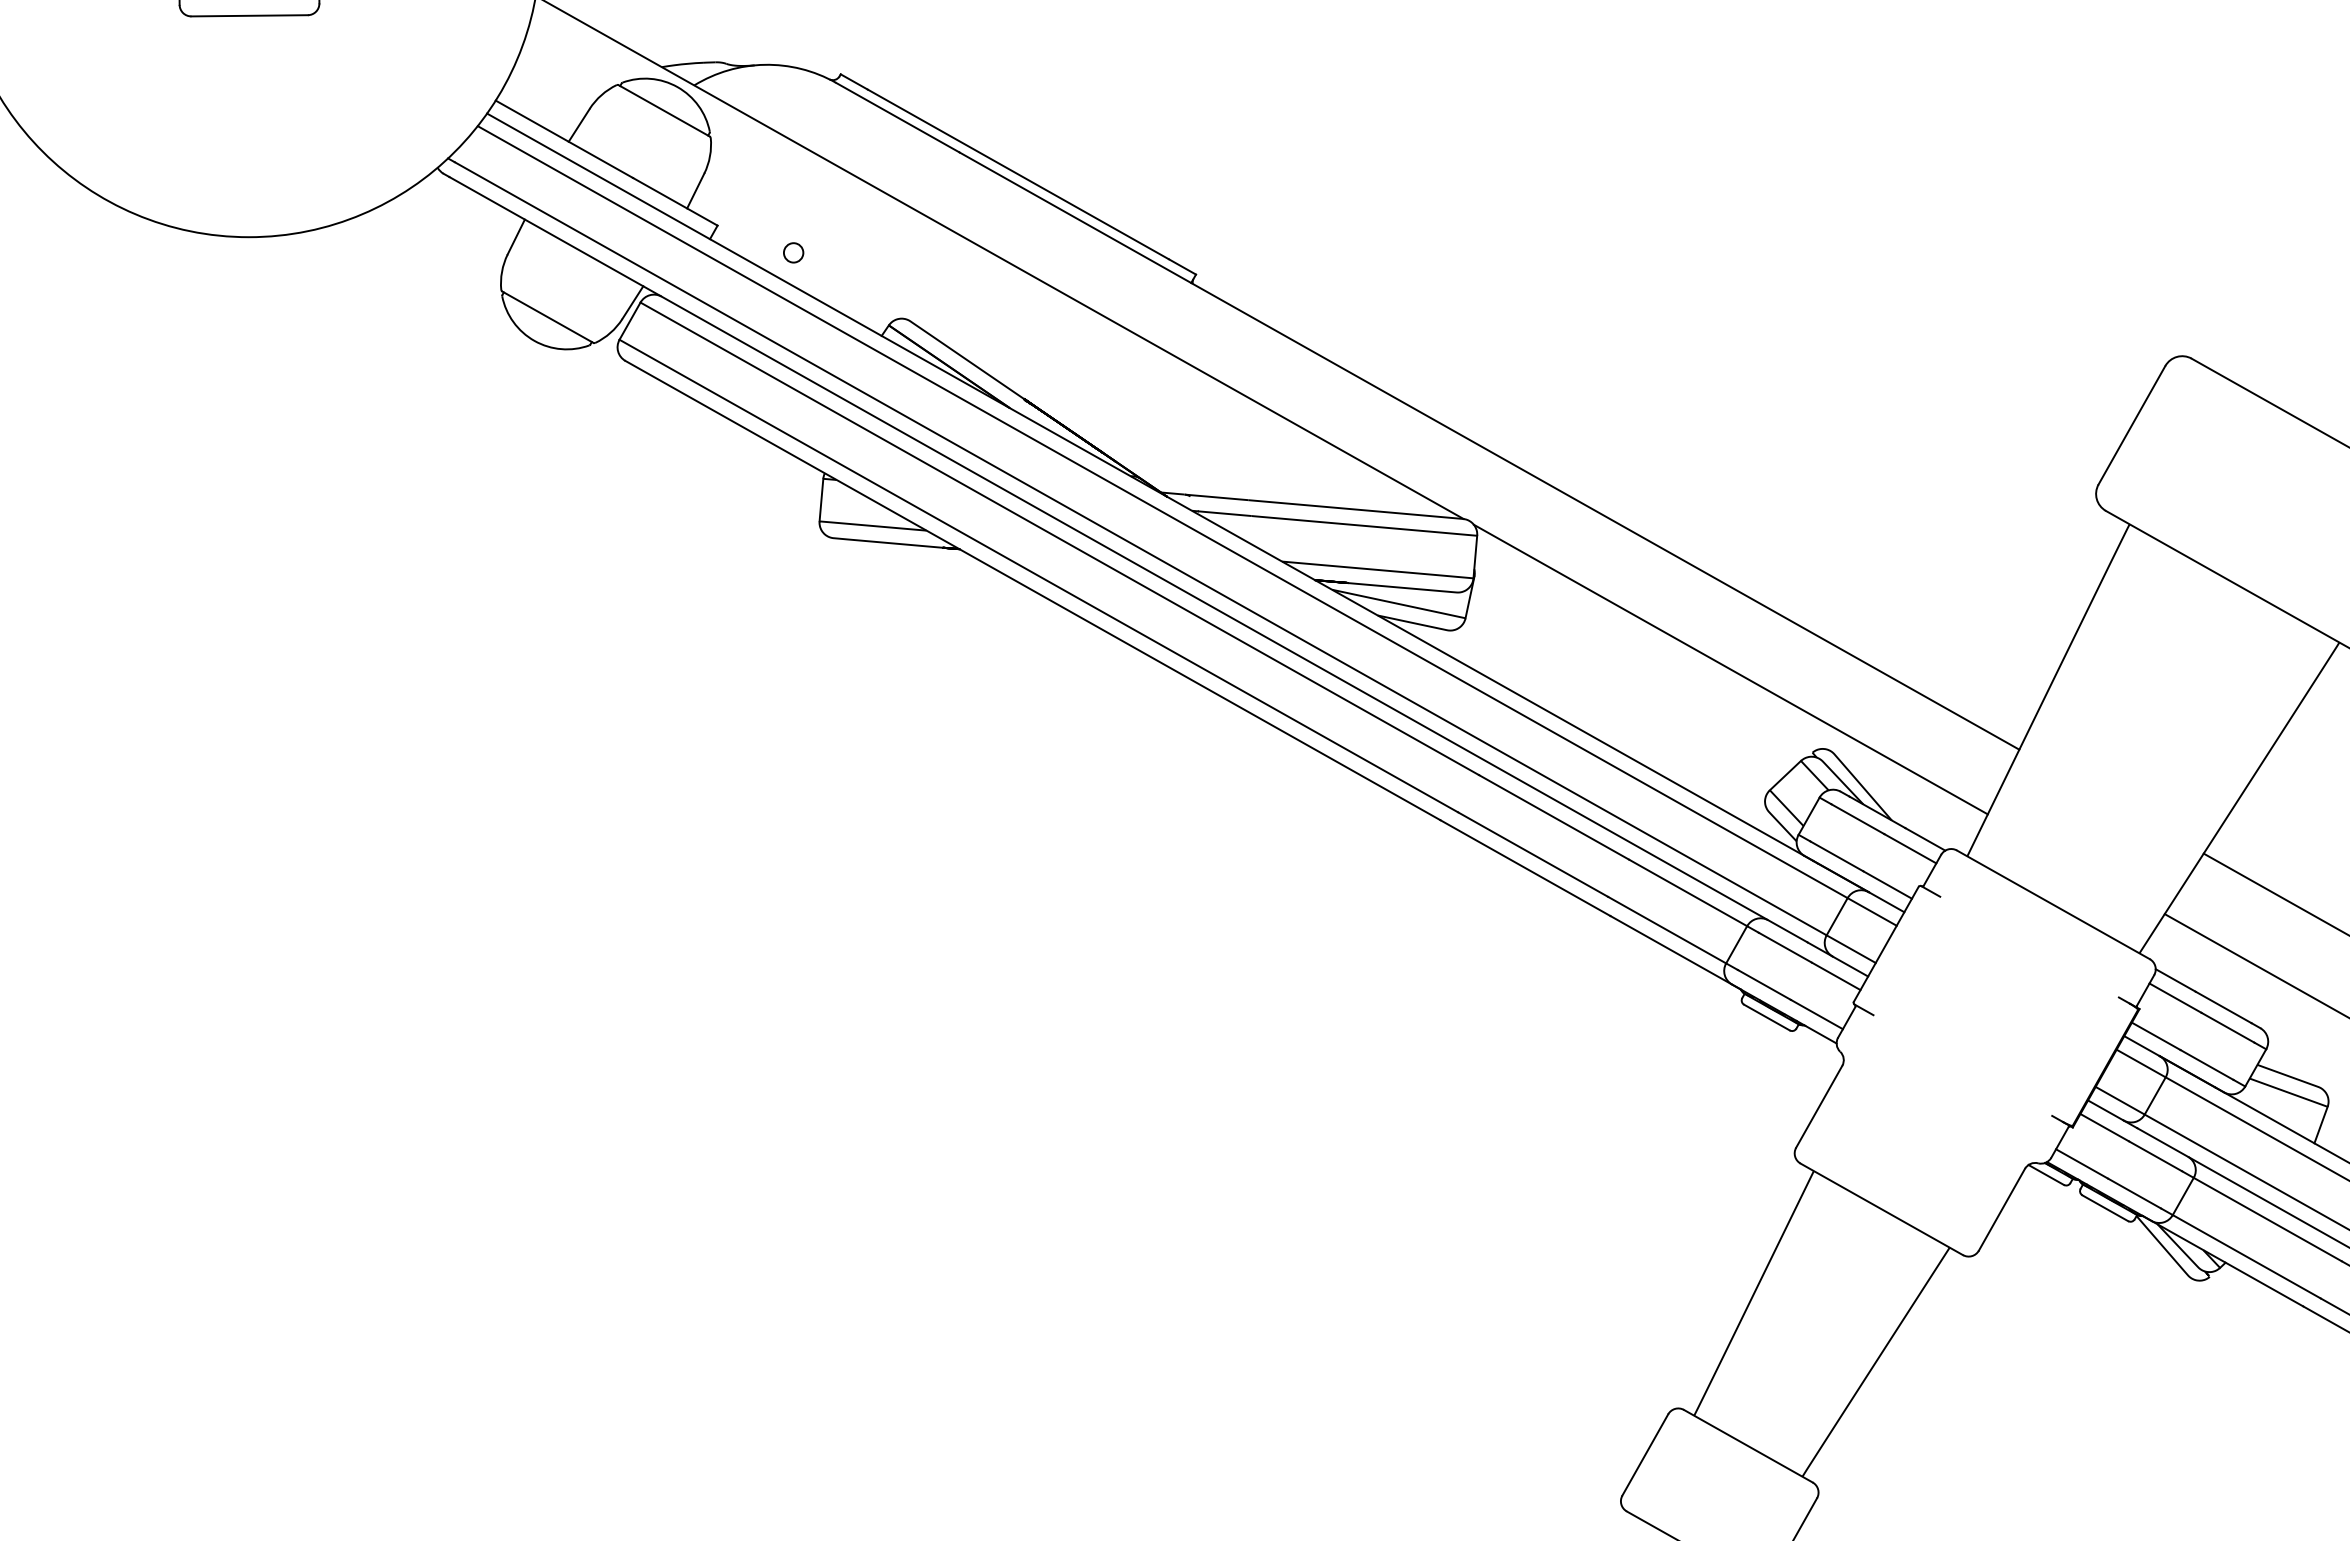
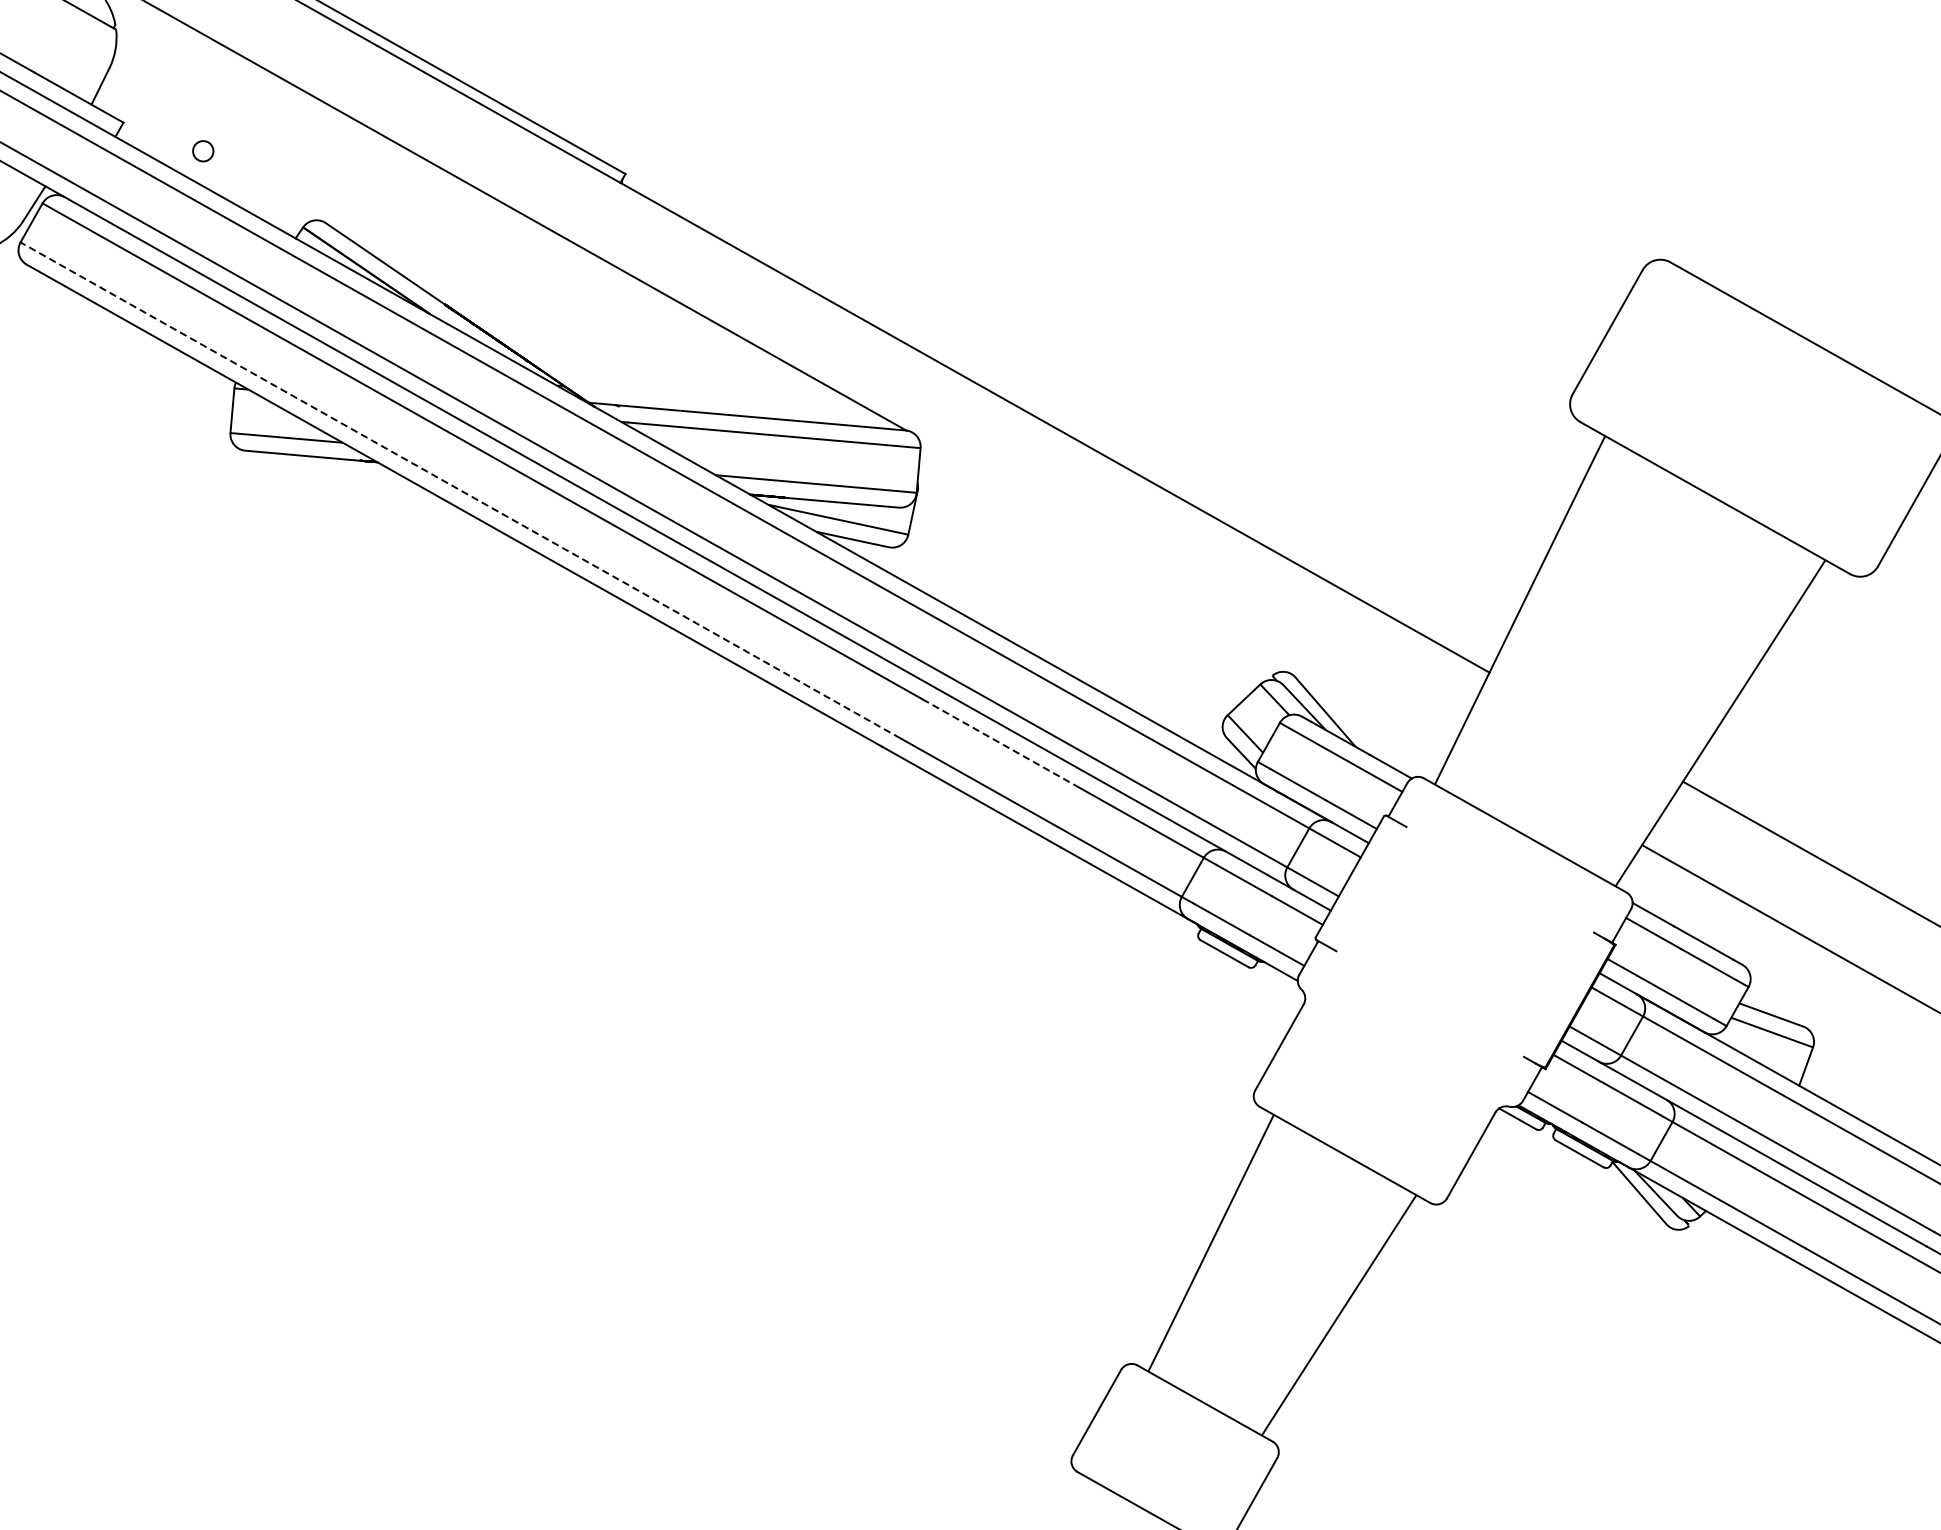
line: (1038, 575) -> (460, 489), solid -> dashed
line: (1730, 669) -> (1186, 588), removed
line: (1554, 817) -> (1001, 743), solid -> dashed

